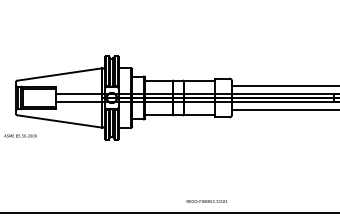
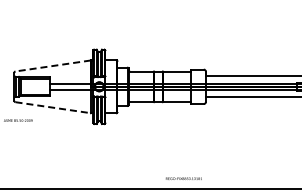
line: (59, 75) -> (52, 66), solid -> dashed
line: (60, 121) -> (53, 107), solid -> dashed

